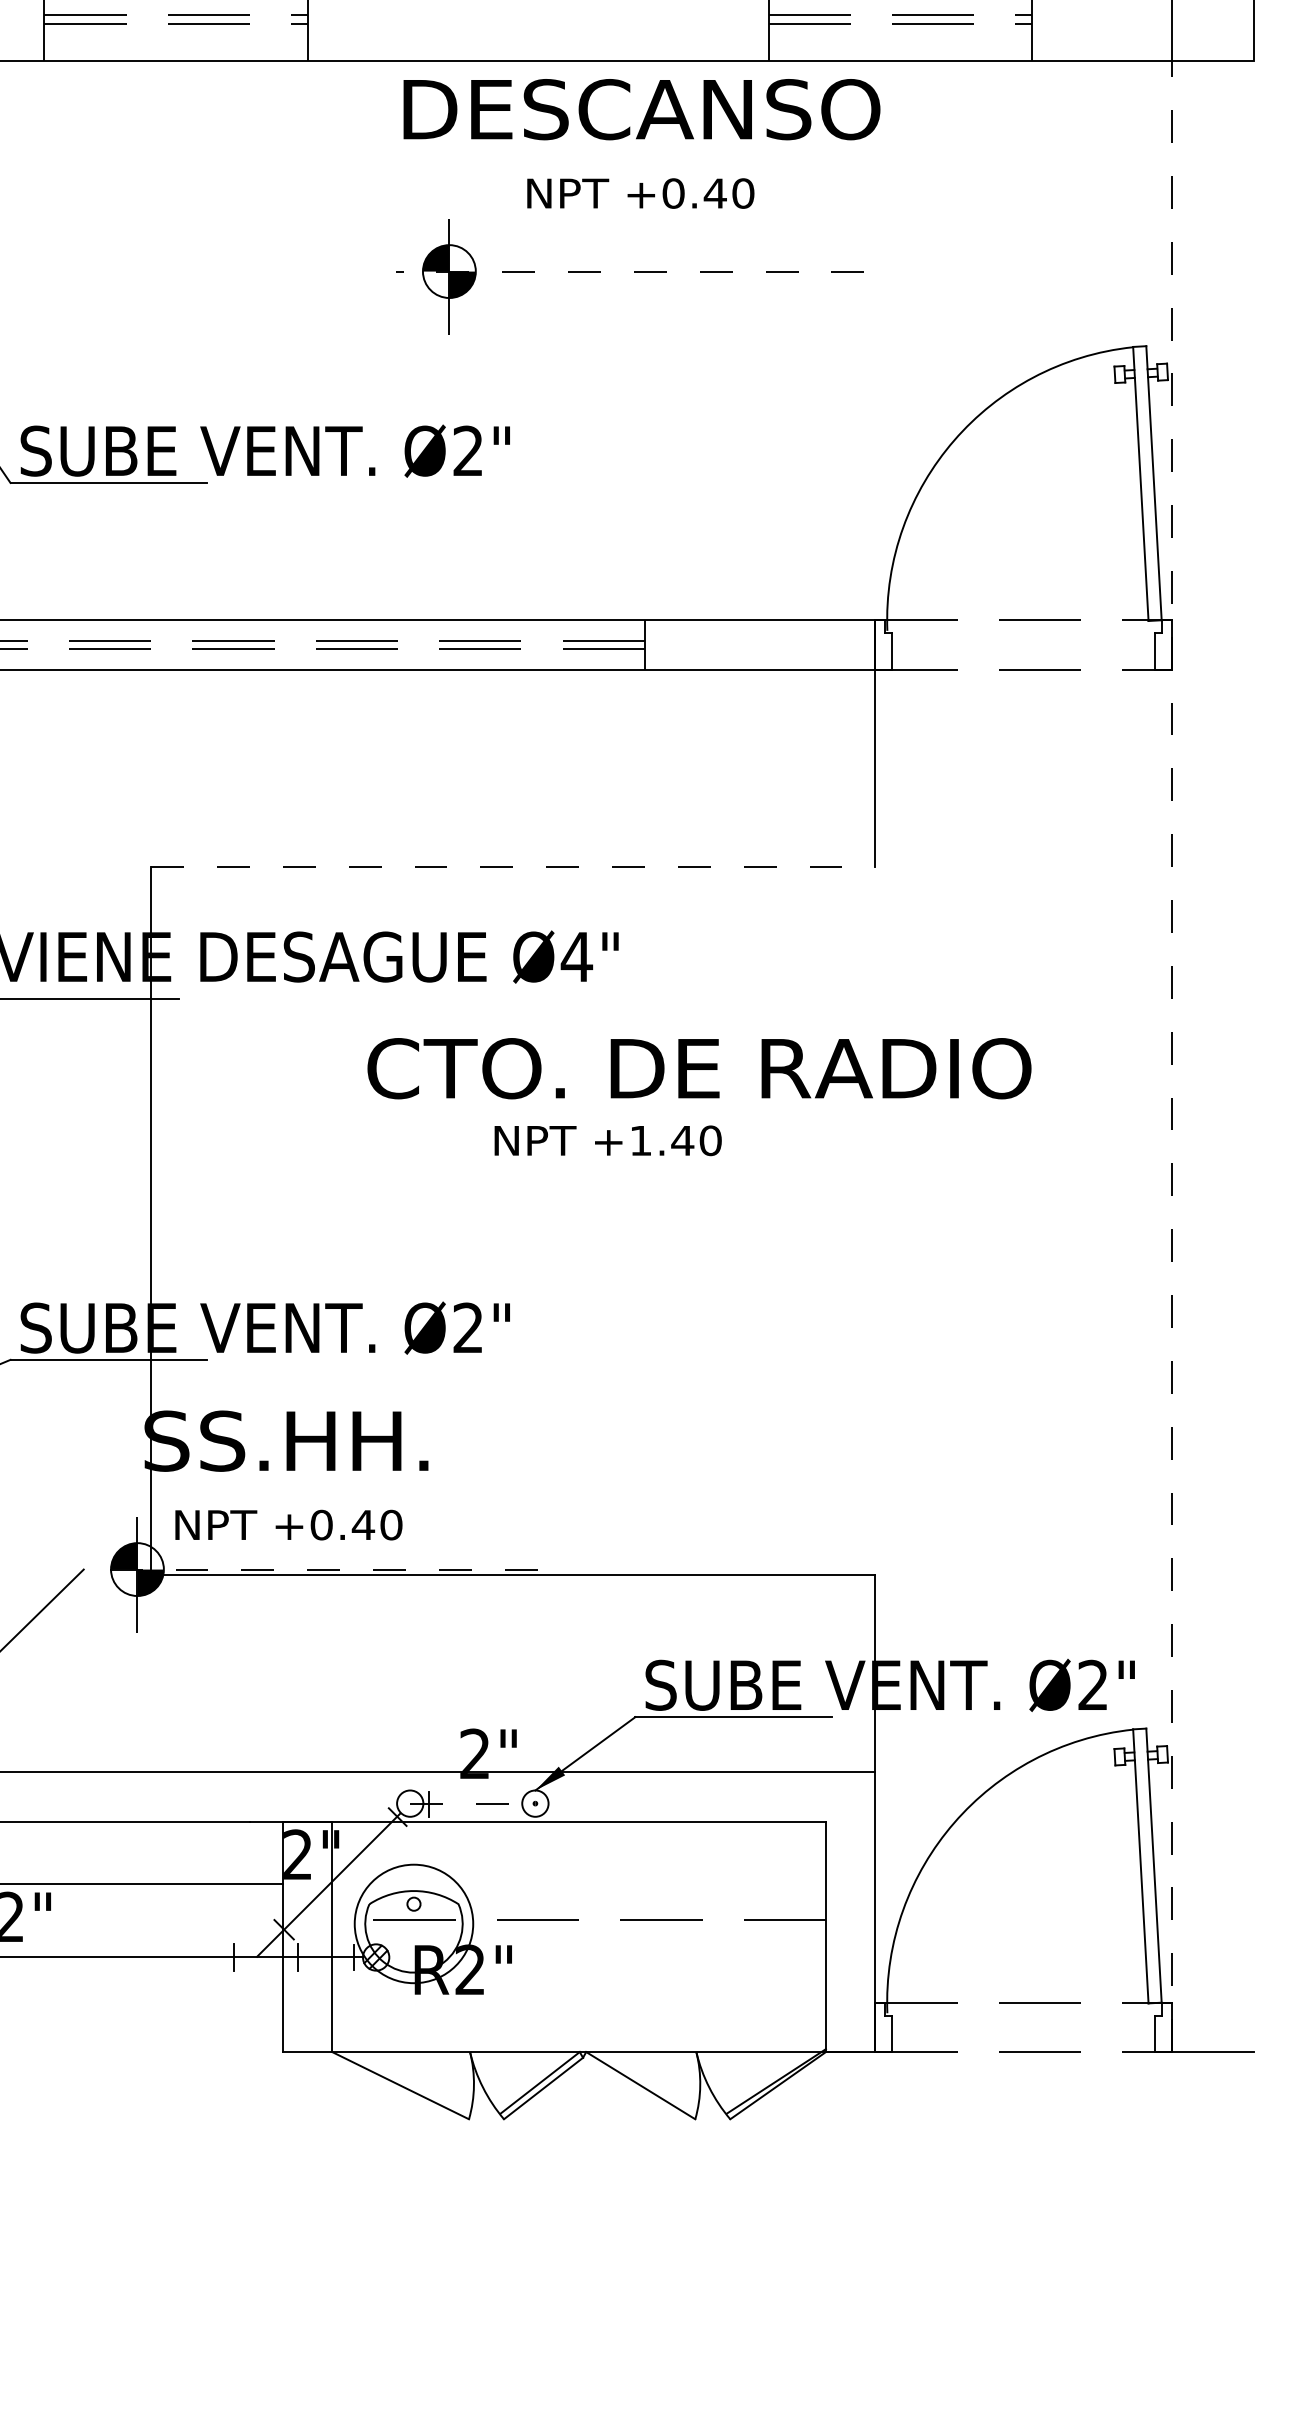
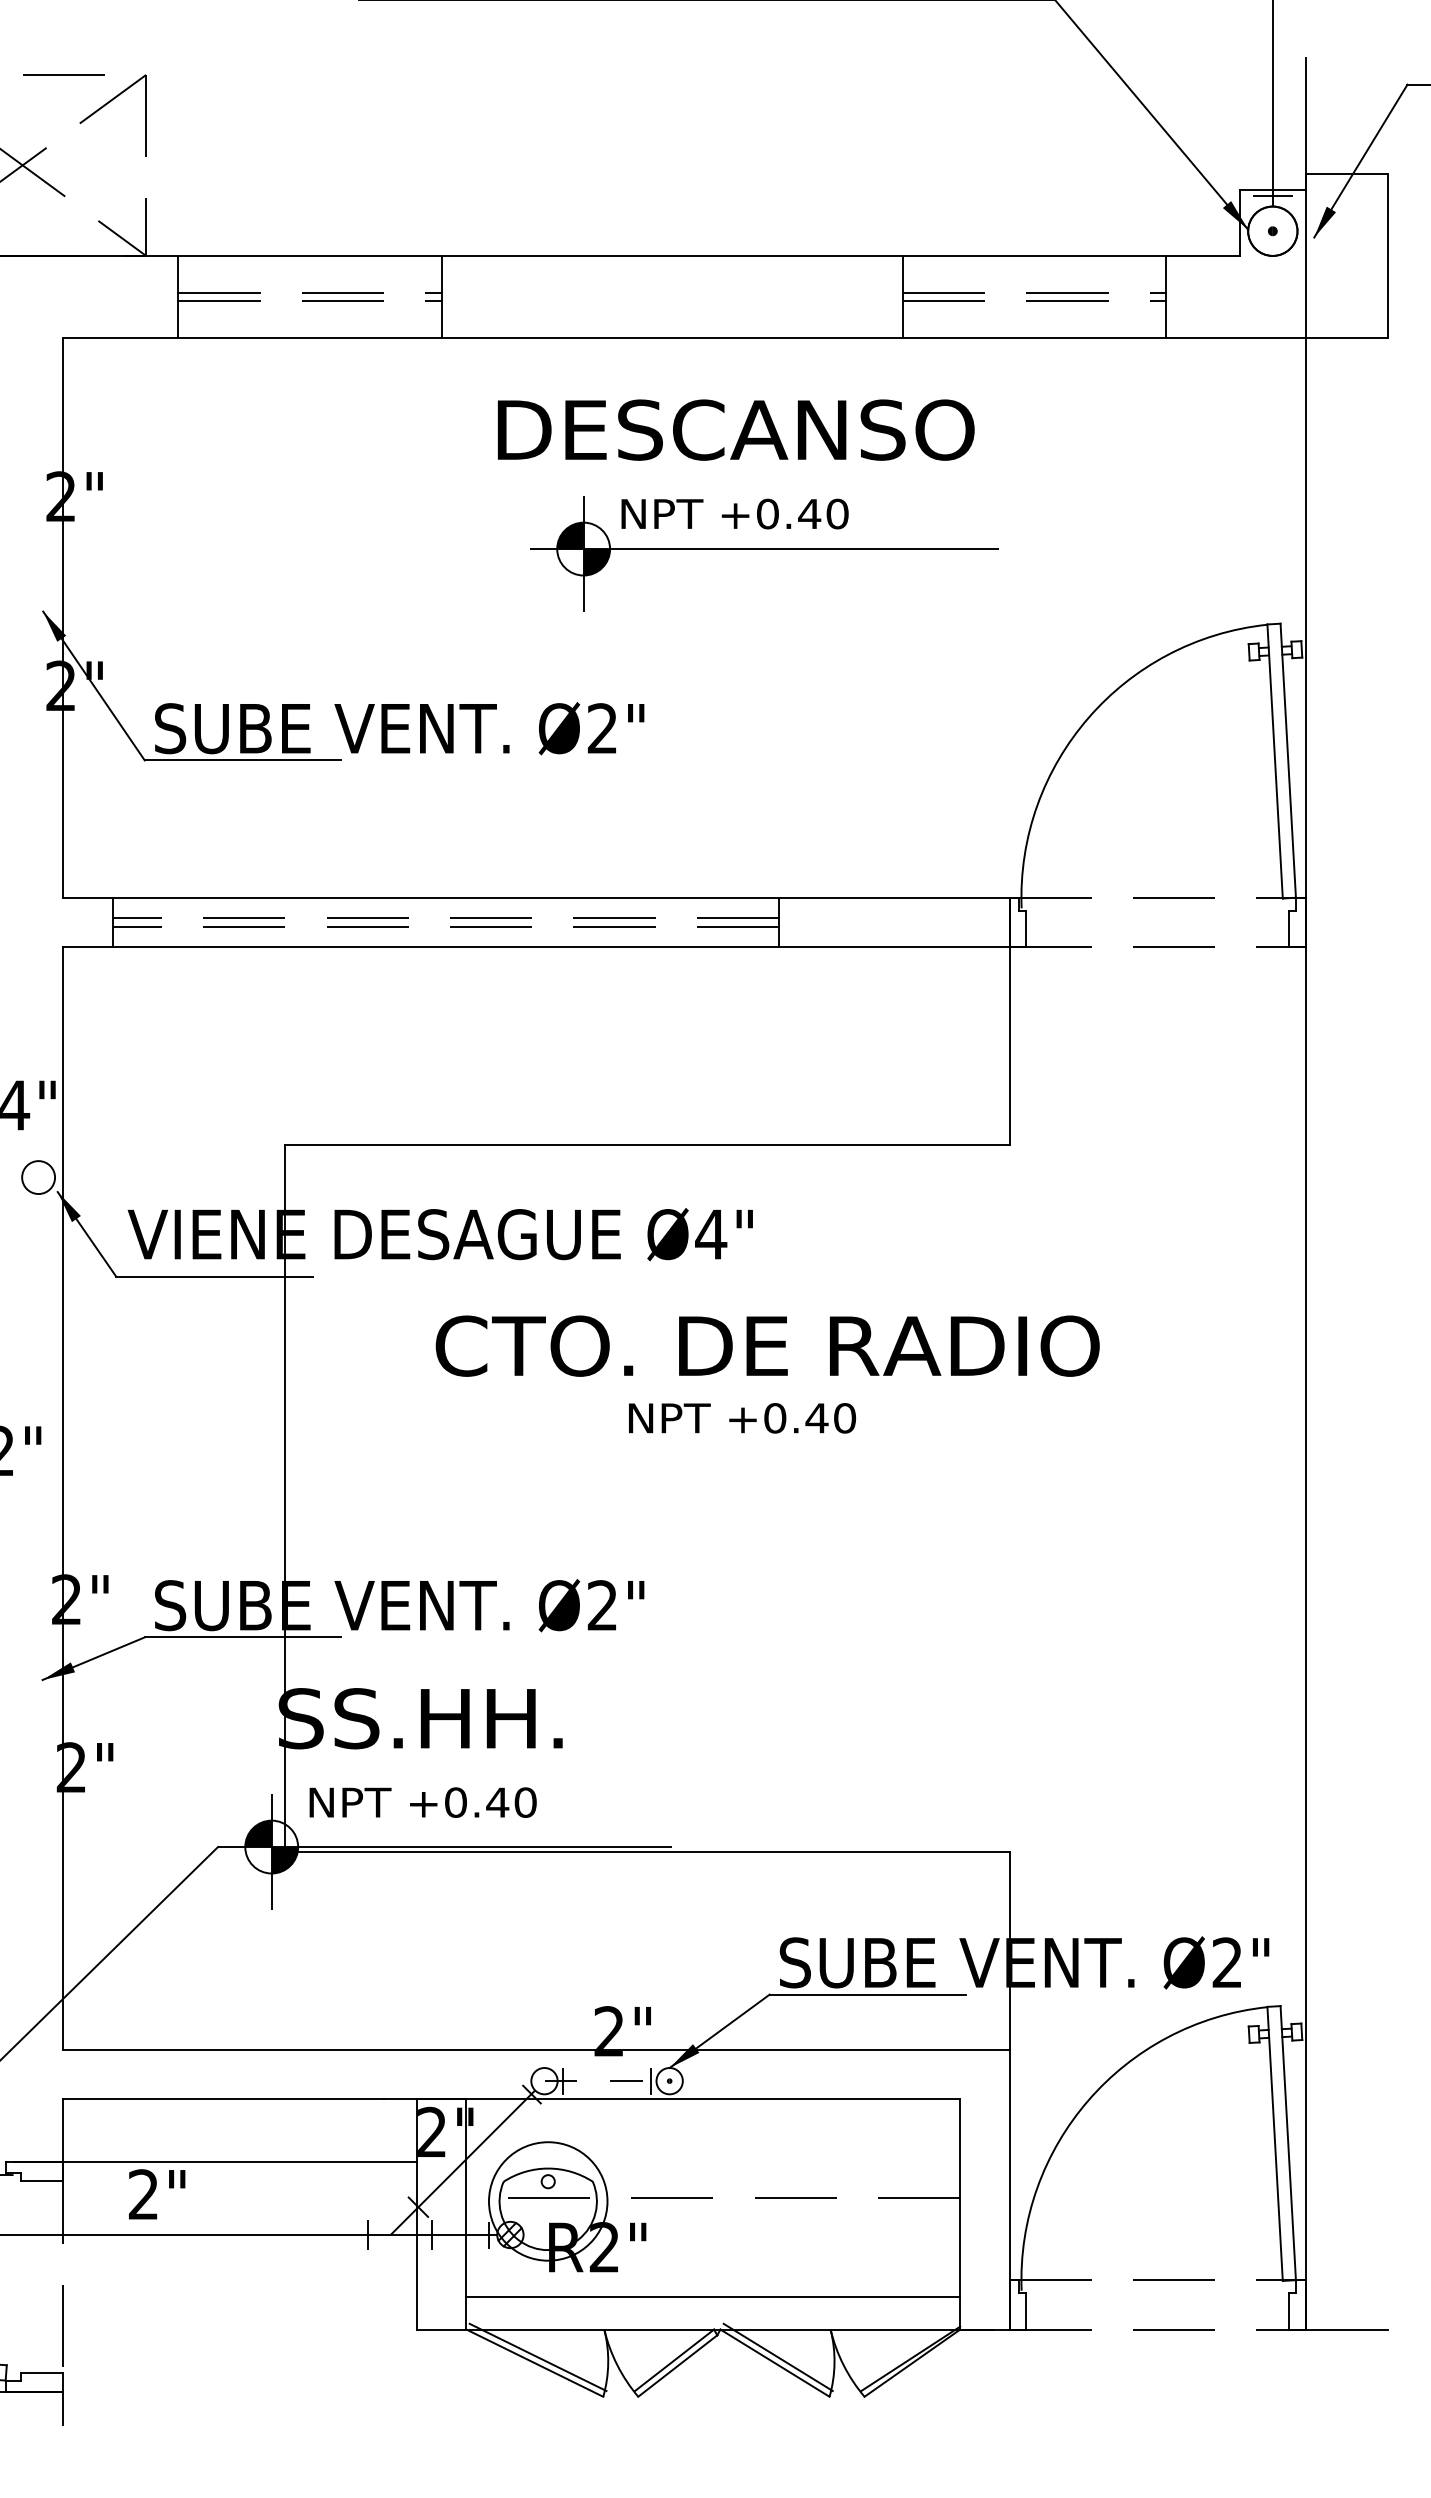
text: (642, 143) -> (736, 464), moved
line: (629, 271) -> (763, 549), dashed -> solid
line: (514, 866) -> (648, 1144), dashed -> solid
line: (1171, 1055) -> (1305, 1333), dashed -> solid
text: (699, 1067) -> (767, 1345), moved
text: (641, 1140) -> (775, 1418), +1.40 -> +0.40
line: (310, 1569) -> (444, 1847), dashed -> solid
line: (517, 1803) -> (651, 2081), added
line: (579, 2018) -> (713, 2296), added
line: (403, 2079) -> (537, 2357), added
line: (643, 2079) -> (777, 2357), added

